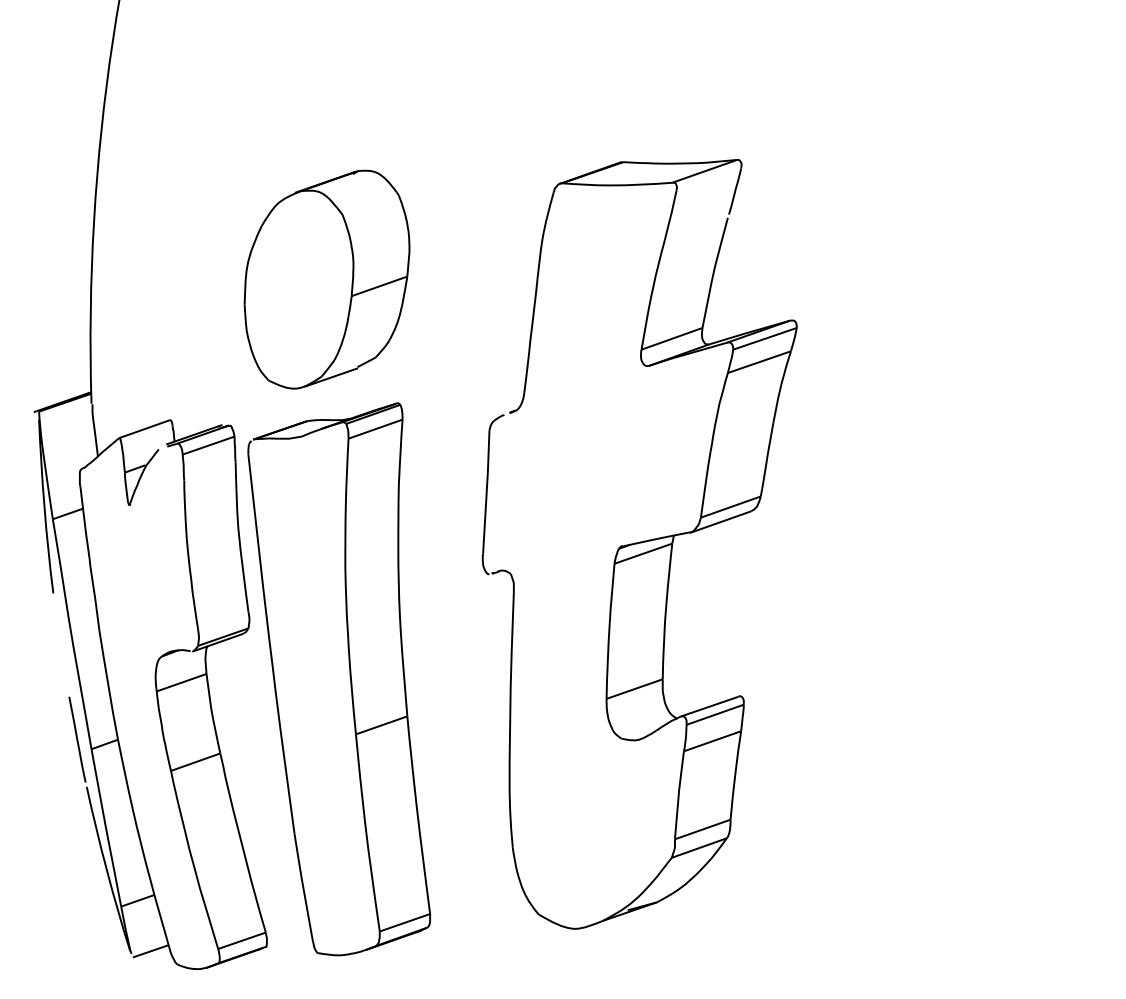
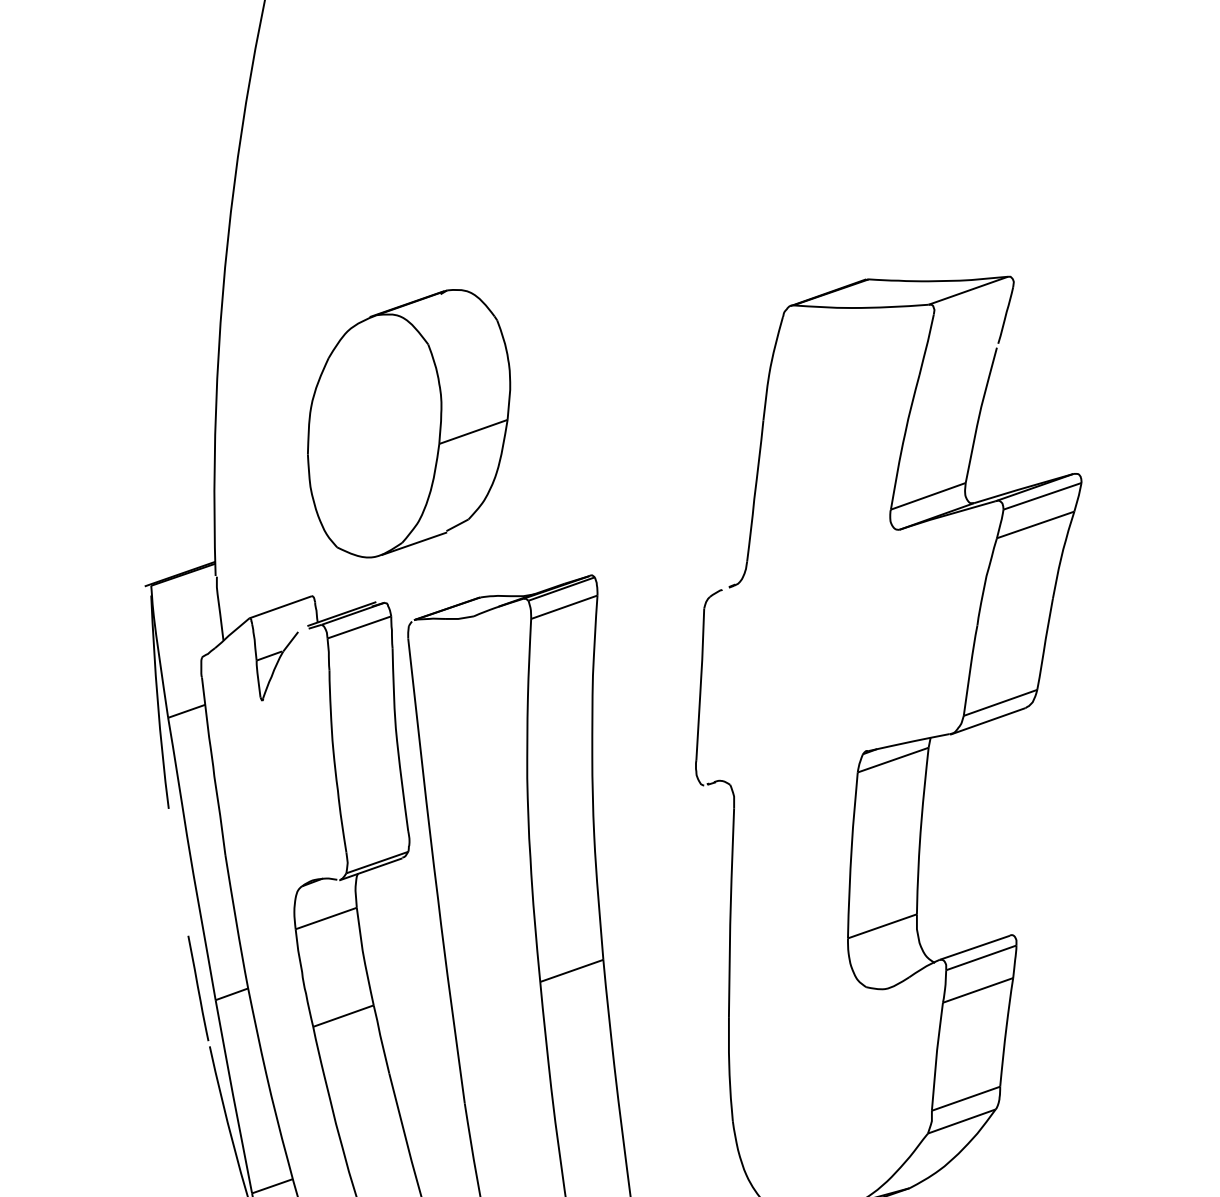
part: (326, 279) -> (408, 423), moved

